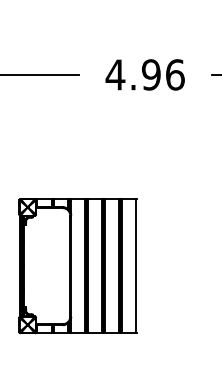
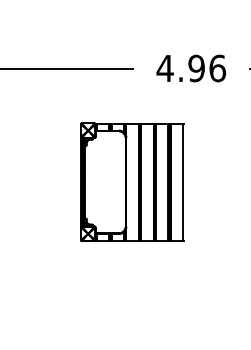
part: (78, 266) -> (132, 182), moved

